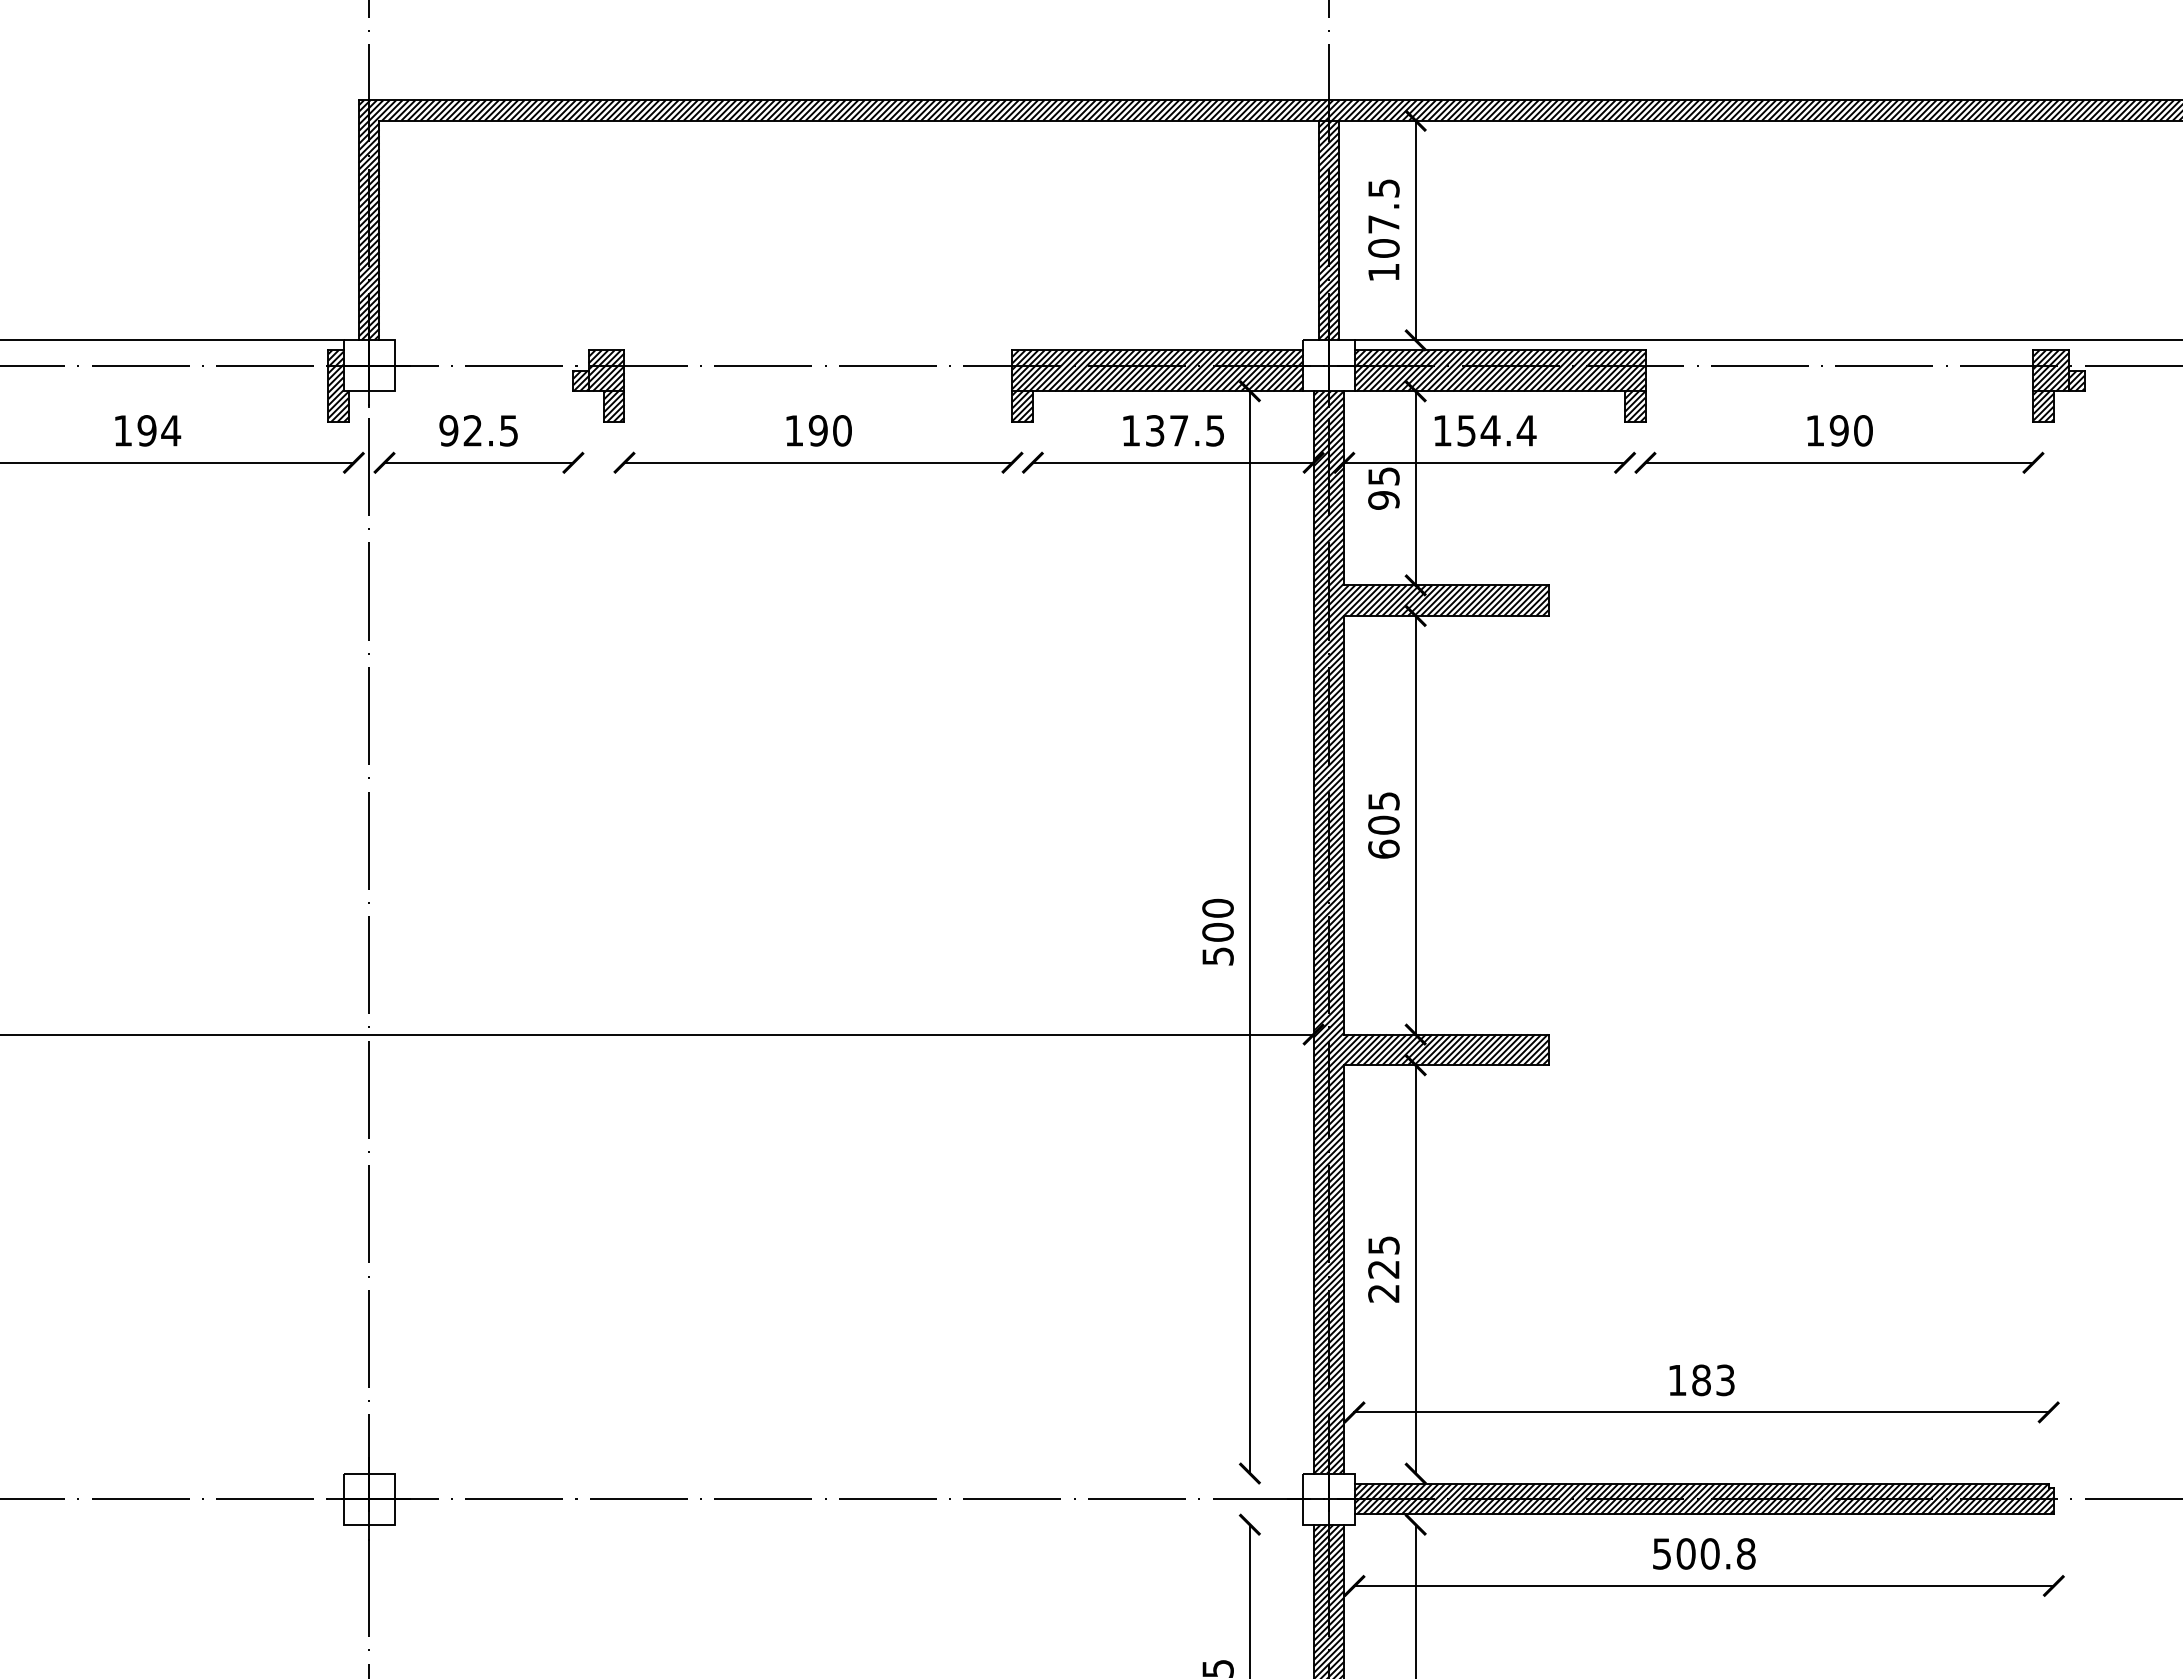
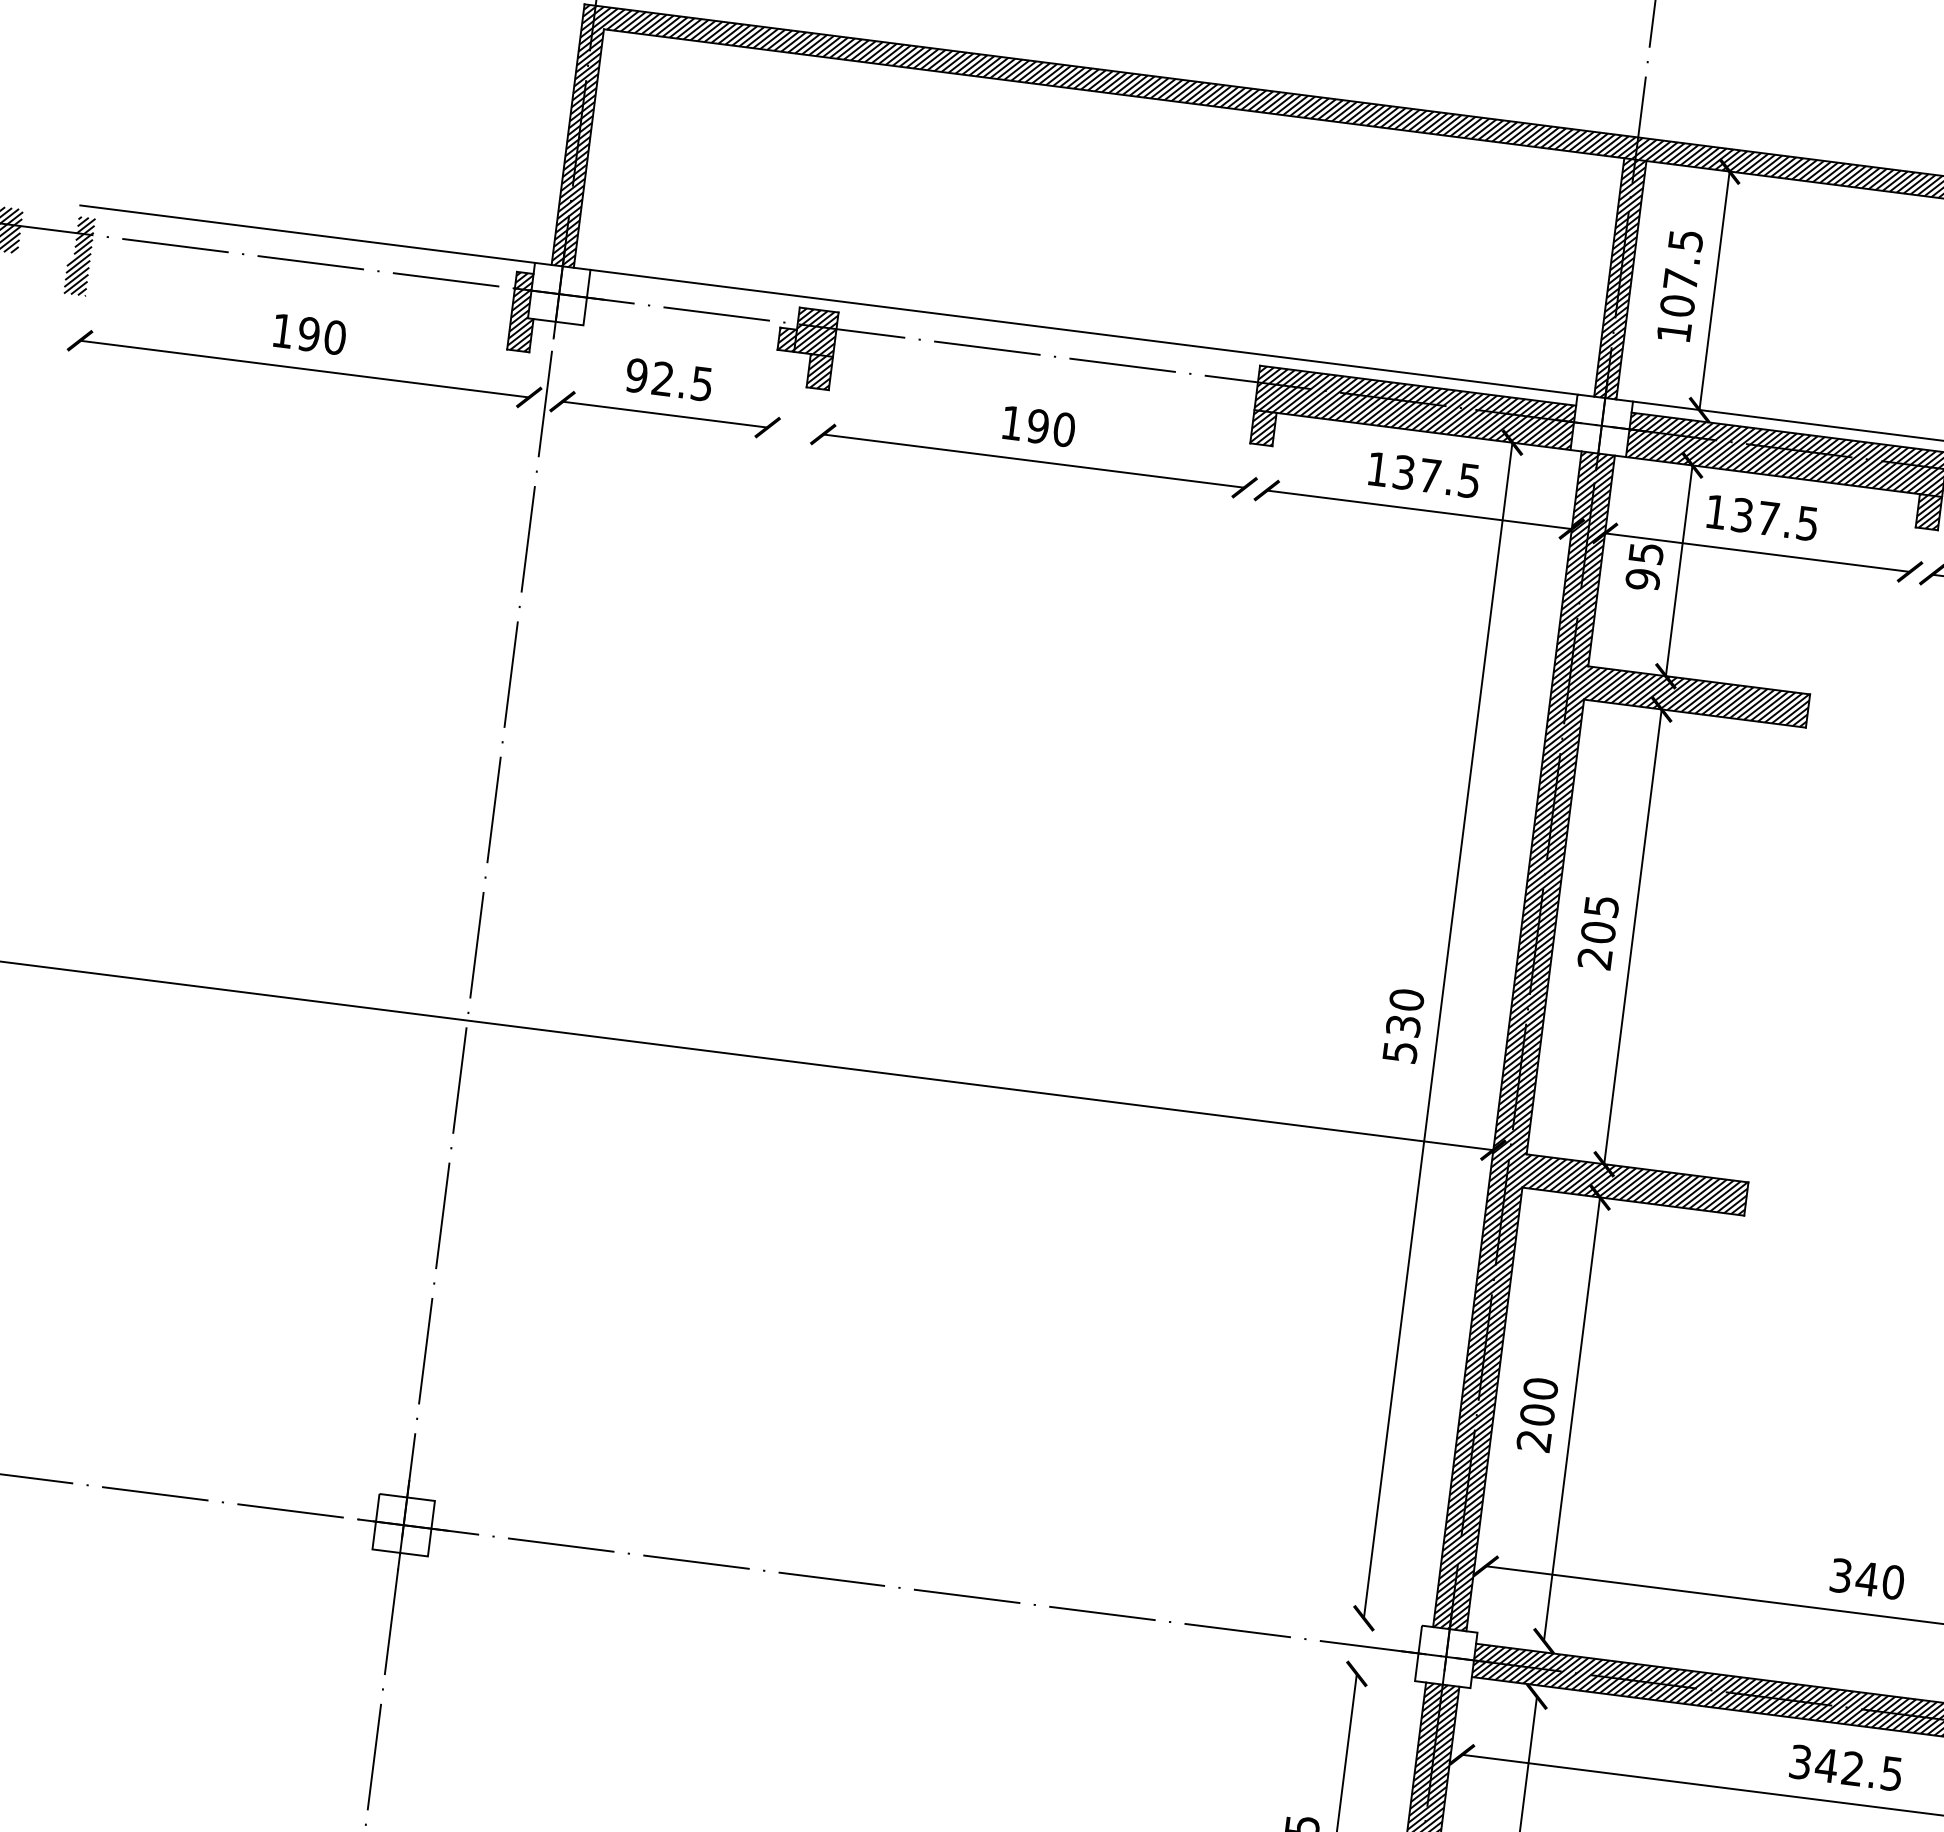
line: (848, 340) -> (1083, 332), added
text: (171, 430) -> (335, 337), 194 -> 190
text: (1497, 430) -> (1775, 519), 154.4 -> 137.5
text: (1383, 848) -> (1594, 957), 605 -> 205
text: (1217, 932) -> (1402, 1026), 500 -> 530
text: (1383, 1257) -> (1538, 1401), 225 -> 200
text: (1701, 1380) -> (1867, 1579), 183 -> 340
text: (1704, 1553) -> (1846, 1767), 500.8 -> 342.5

